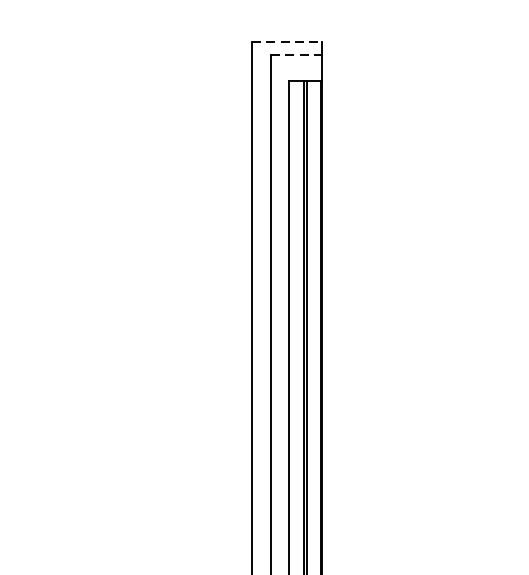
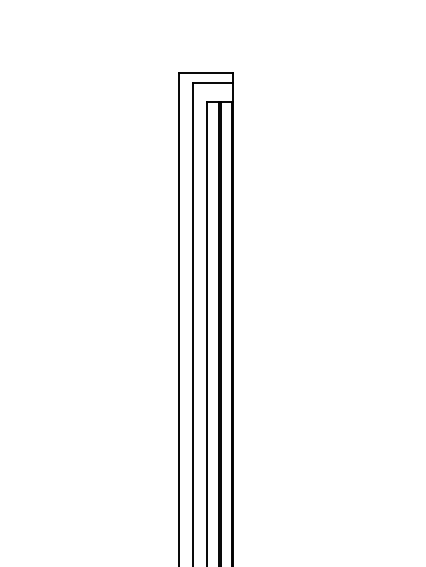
line: (286, 42) -> (205, 73), dashed -> solid
line: (297, 54) -> (213, 82), dashed -> solid

